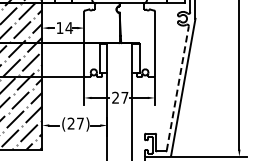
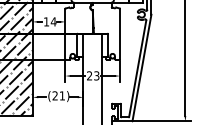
line: (177, 88) -> (137, 68), dashed -> solid
text: (124, 97) -> (96, 75), 27 -> 23
text: (80, 123) -> (62, 95), (27) -> (21)

